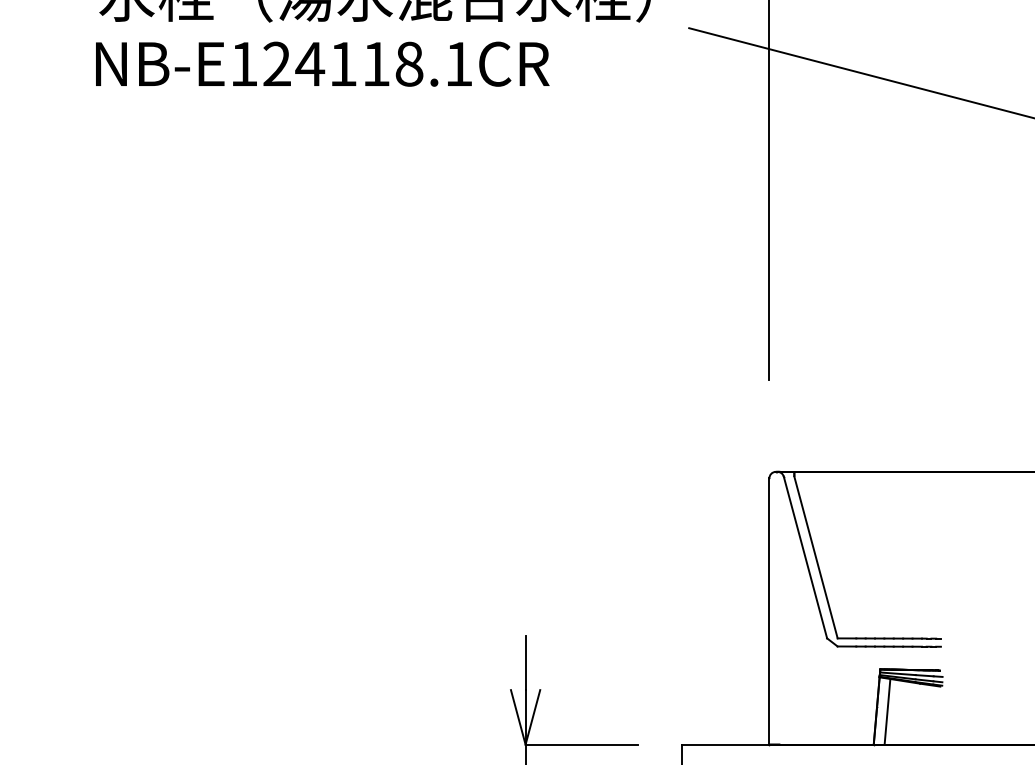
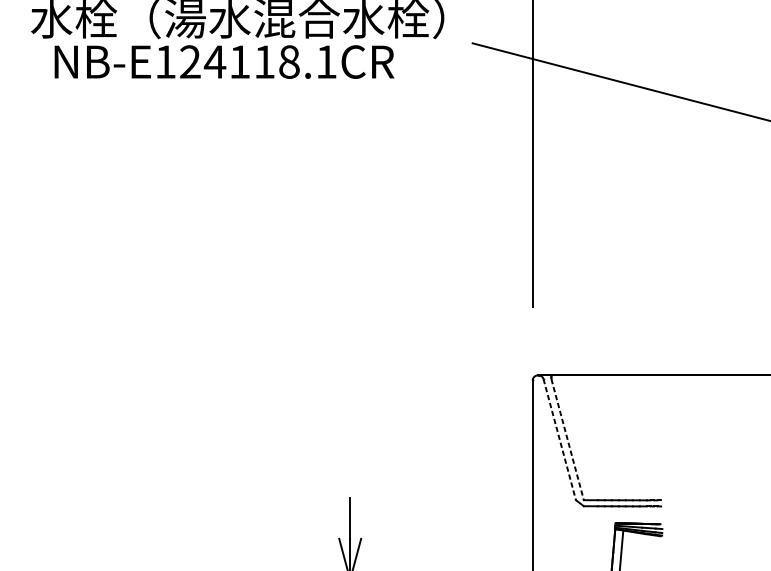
text: (322, 63) -> (224, 61), moved
line: (805, 557) -> (559, 439), solid -> dashed
line: (816, 557) -> (568, 439), solid -> dashed

